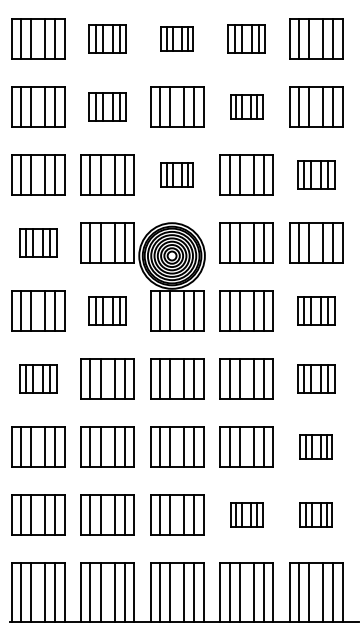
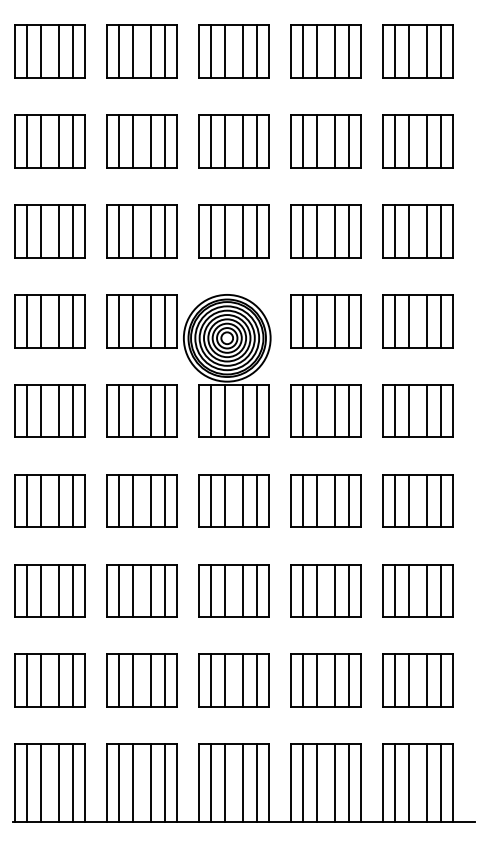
part: (107, 38) -> (141, 50), size x1.43
part: (177, 38) -> (234, 50), size x1.67
part: (246, 38) -> (325, 50), size x1.43
part: (107, 106) -> (141, 140), size x1.43
part: (246, 106) -> (325, 140), size x1.67
part: (177, 174) -> (234, 230), size x1.67
part: (316, 174) -> (418, 230), size x1.43
part: (38, 242) -> (50, 320), size x1.43
part: (107, 310) -> (141, 410), size x1.43
part: (316, 310) -> (418, 410), size x1.43
part: (38, 378) -> (50, 500), size x1.43
part: (316, 378) -> (418, 500), size x1.43
part: (316, 446) -> (418, 590), size x1.67
part: (246, 514) -> (325, 679), size x1.67
part: (316, 514) -> (418, 679), size x1.67

